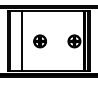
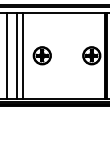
line: (15, 41) -> (6, 55), added
line: (26, 41) -> (22, 55), added

